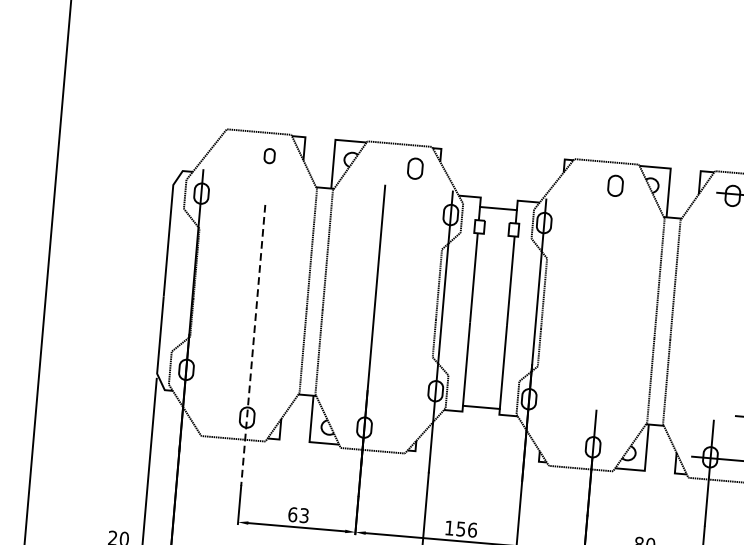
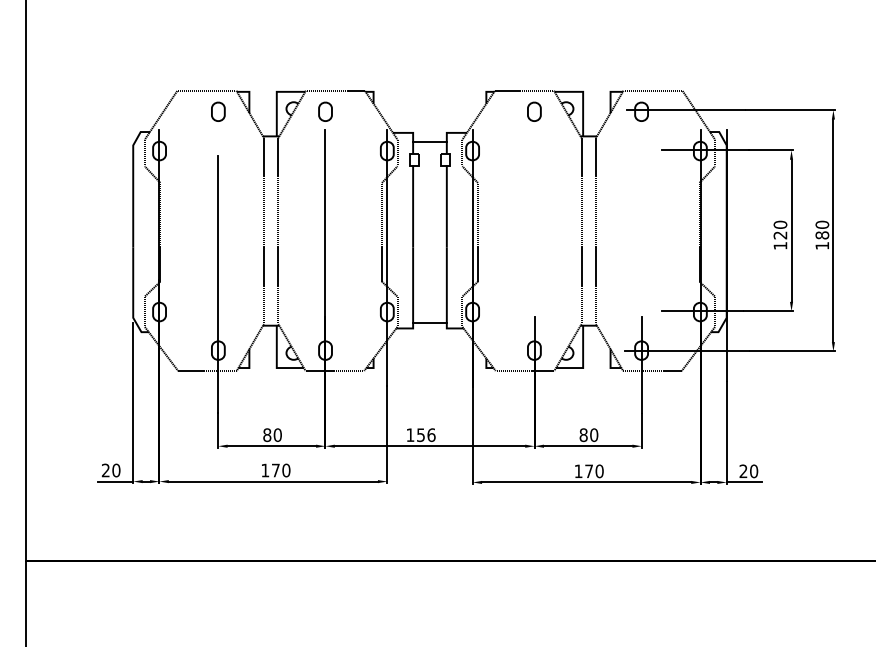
part: (269, 155) -> (218, 111), size x1.43
part: (415, 168) -> (325, 111), moved
line: (253, 346) -> (218, 285), dashed -> solid
text: (298, 515) -> (272, 435), 63 -> 80

